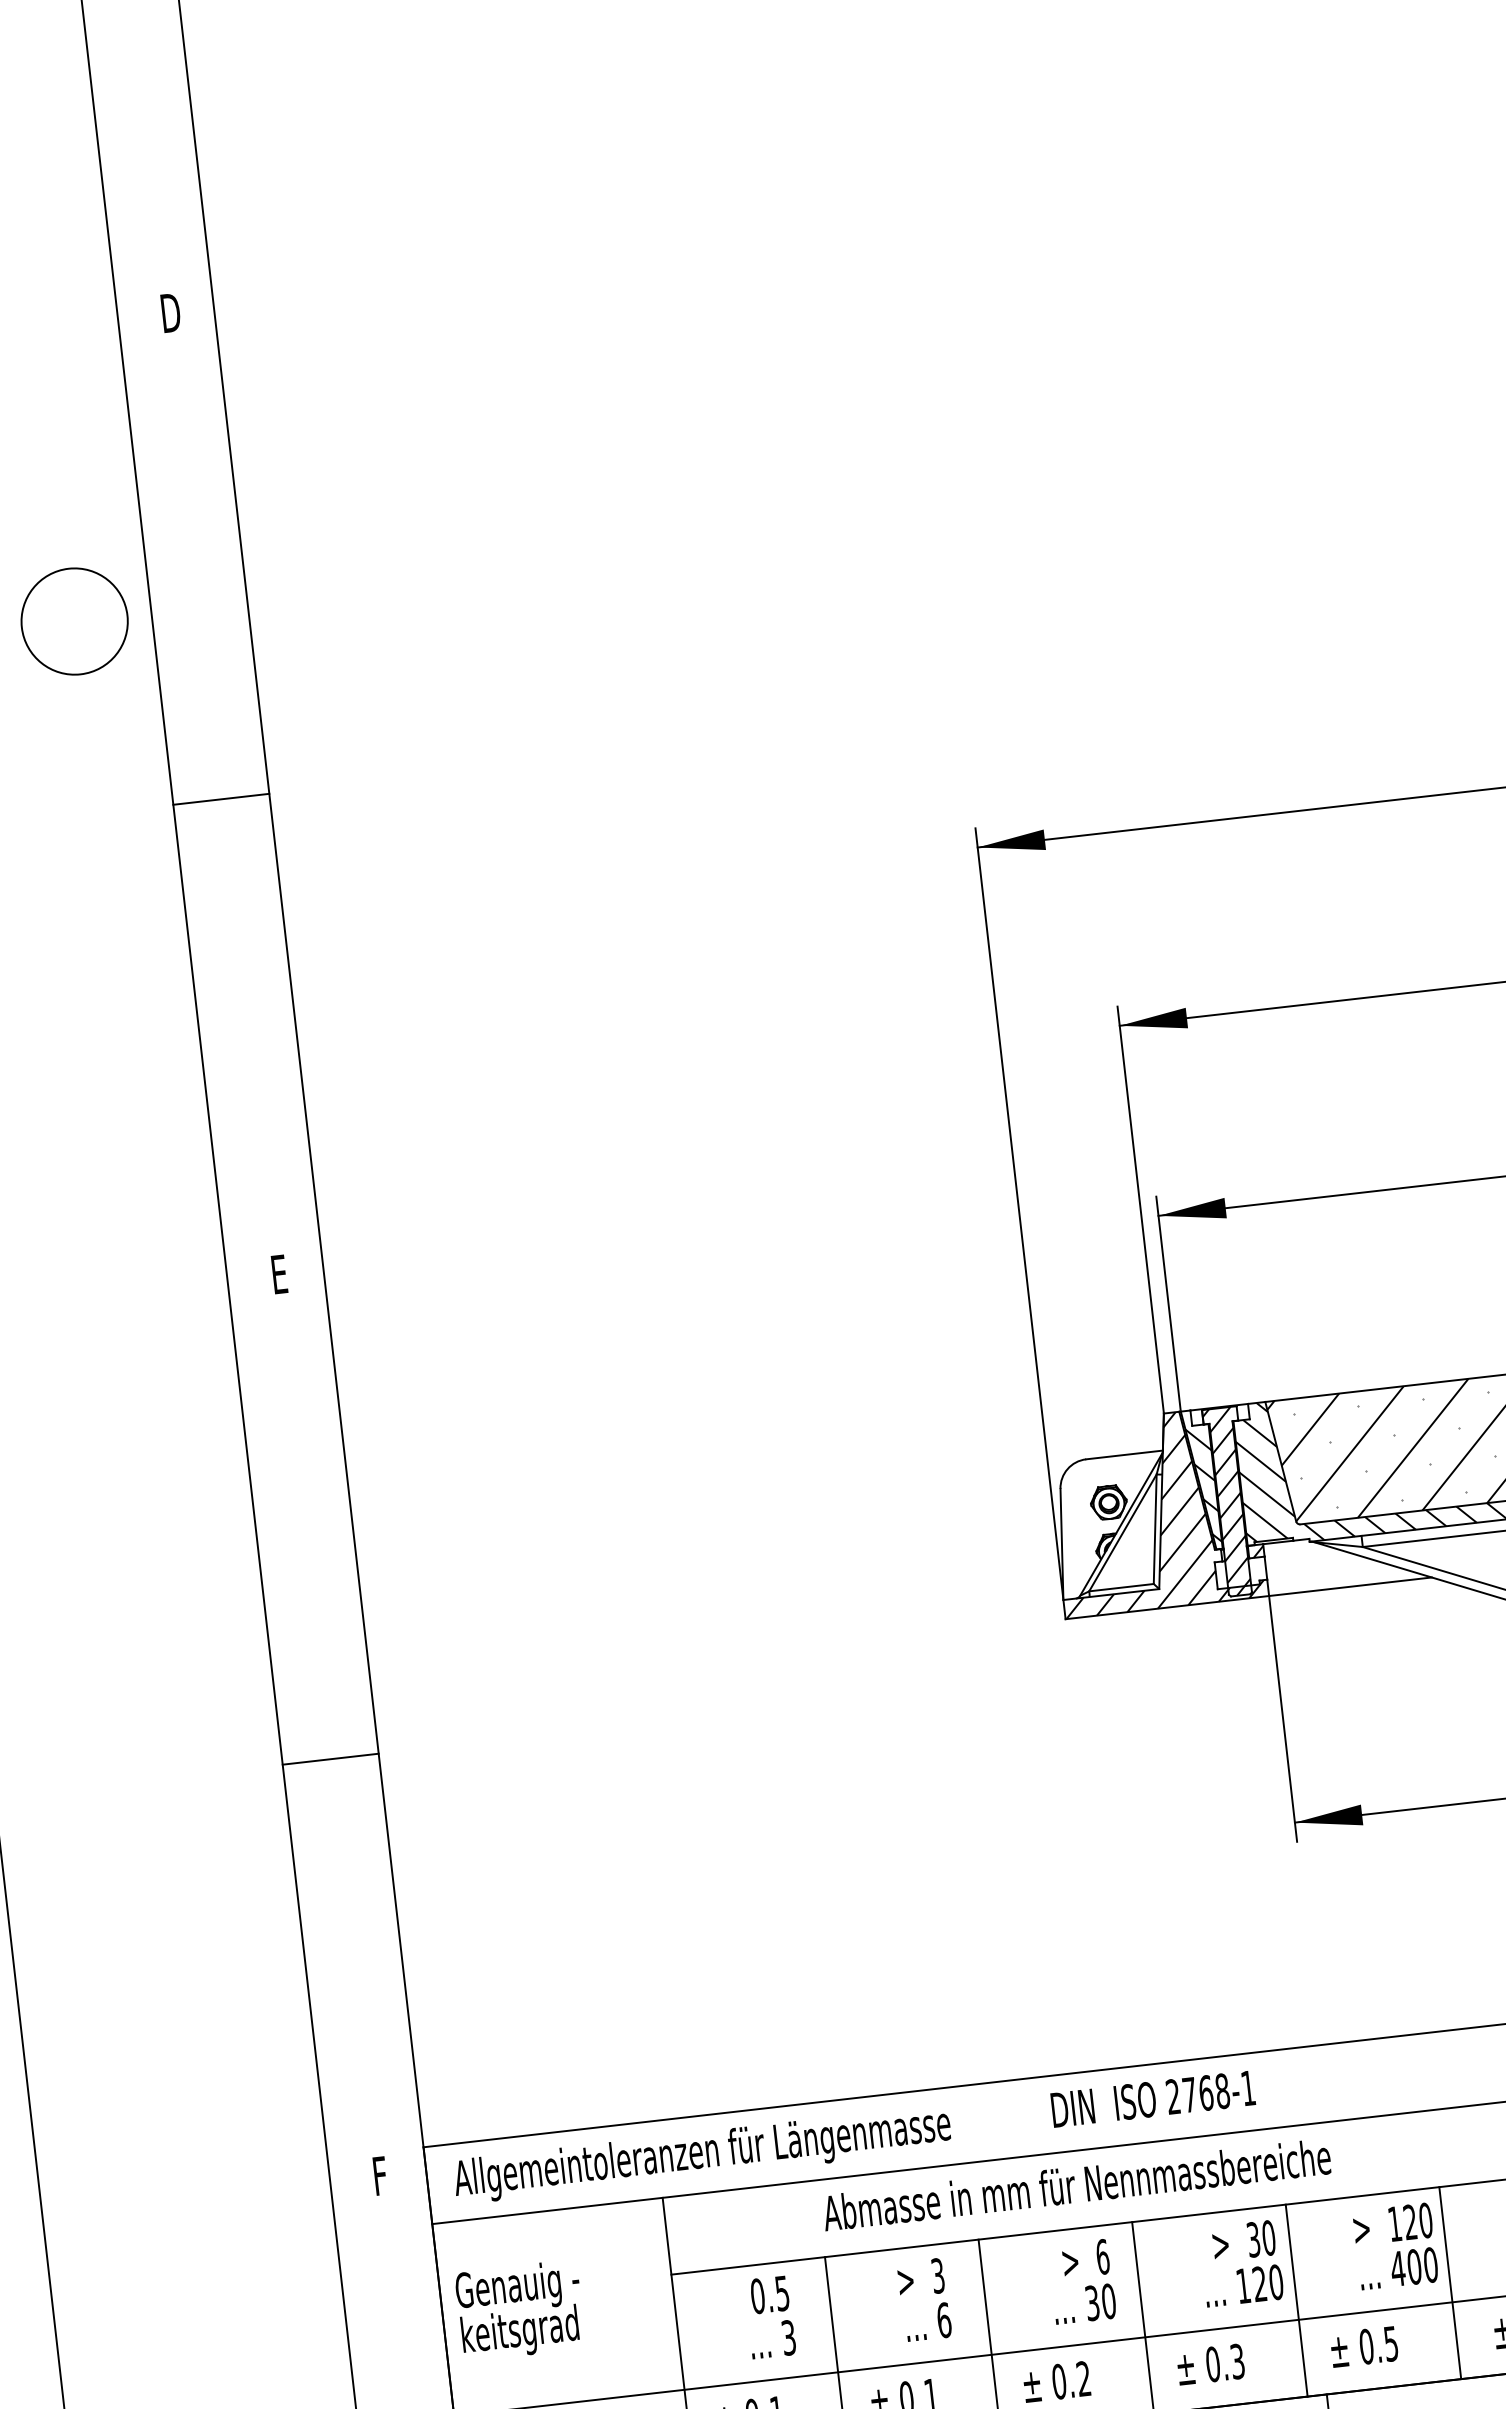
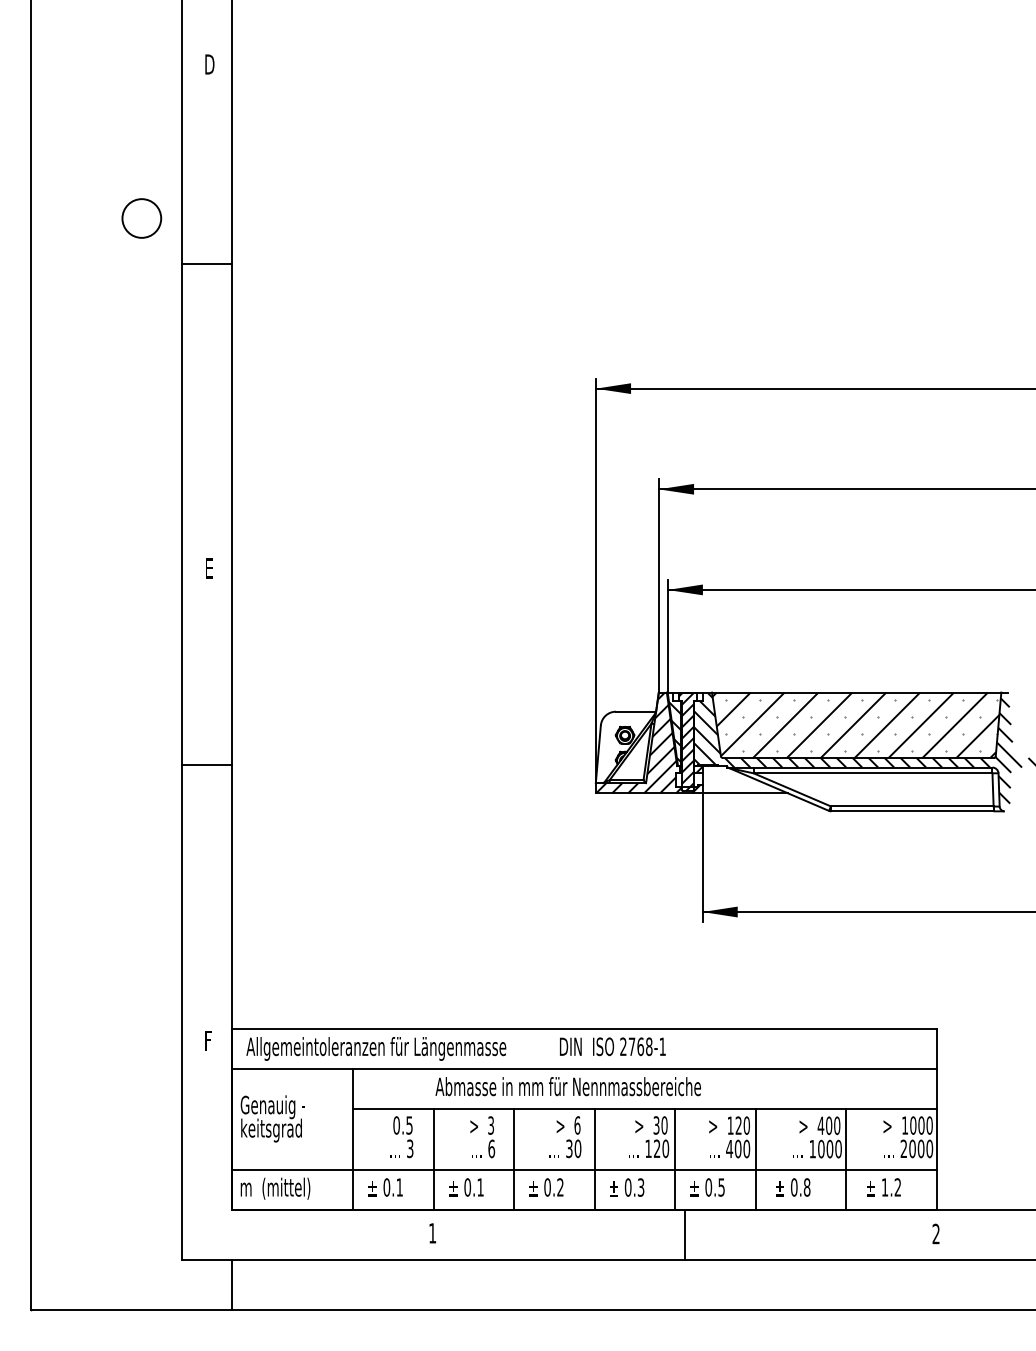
circle: (74, 621) -> (141, 218), size x0.7
line: (221, 799) -> (207, 264), moved
line: (331, 1759) -> (207, 765), moved

